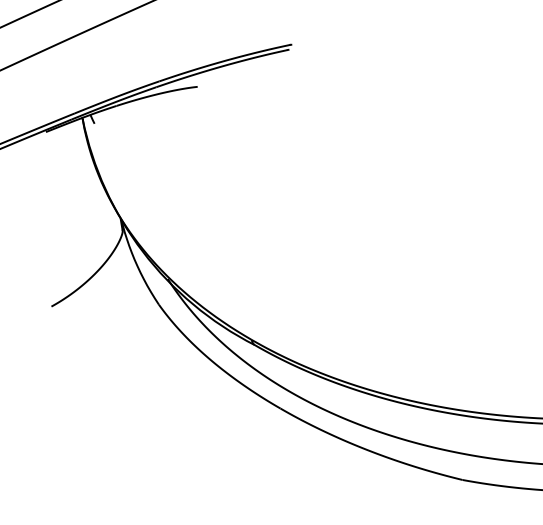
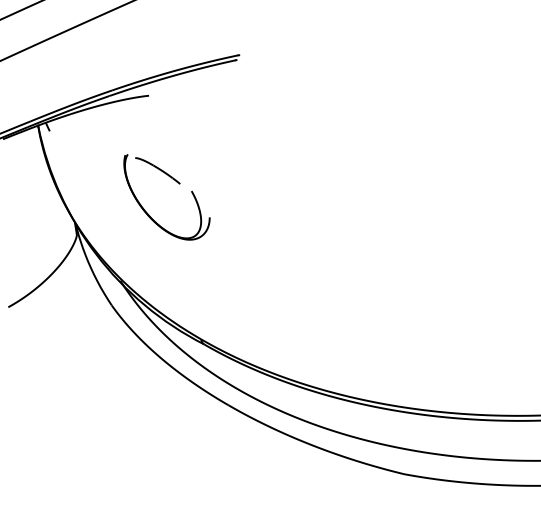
part: (227, 178) -> (177, 183), added

